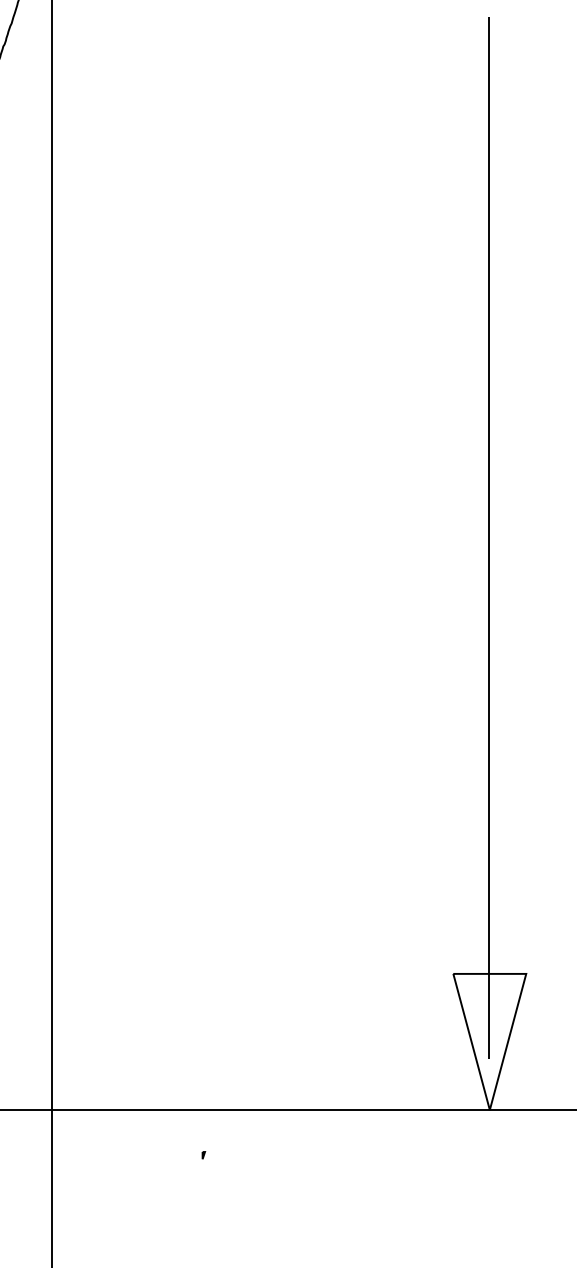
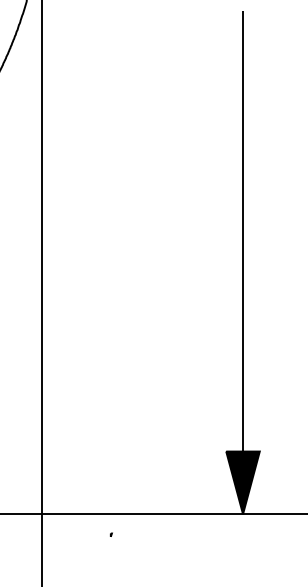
fill: (488, 1041) -> (242, 482), added

